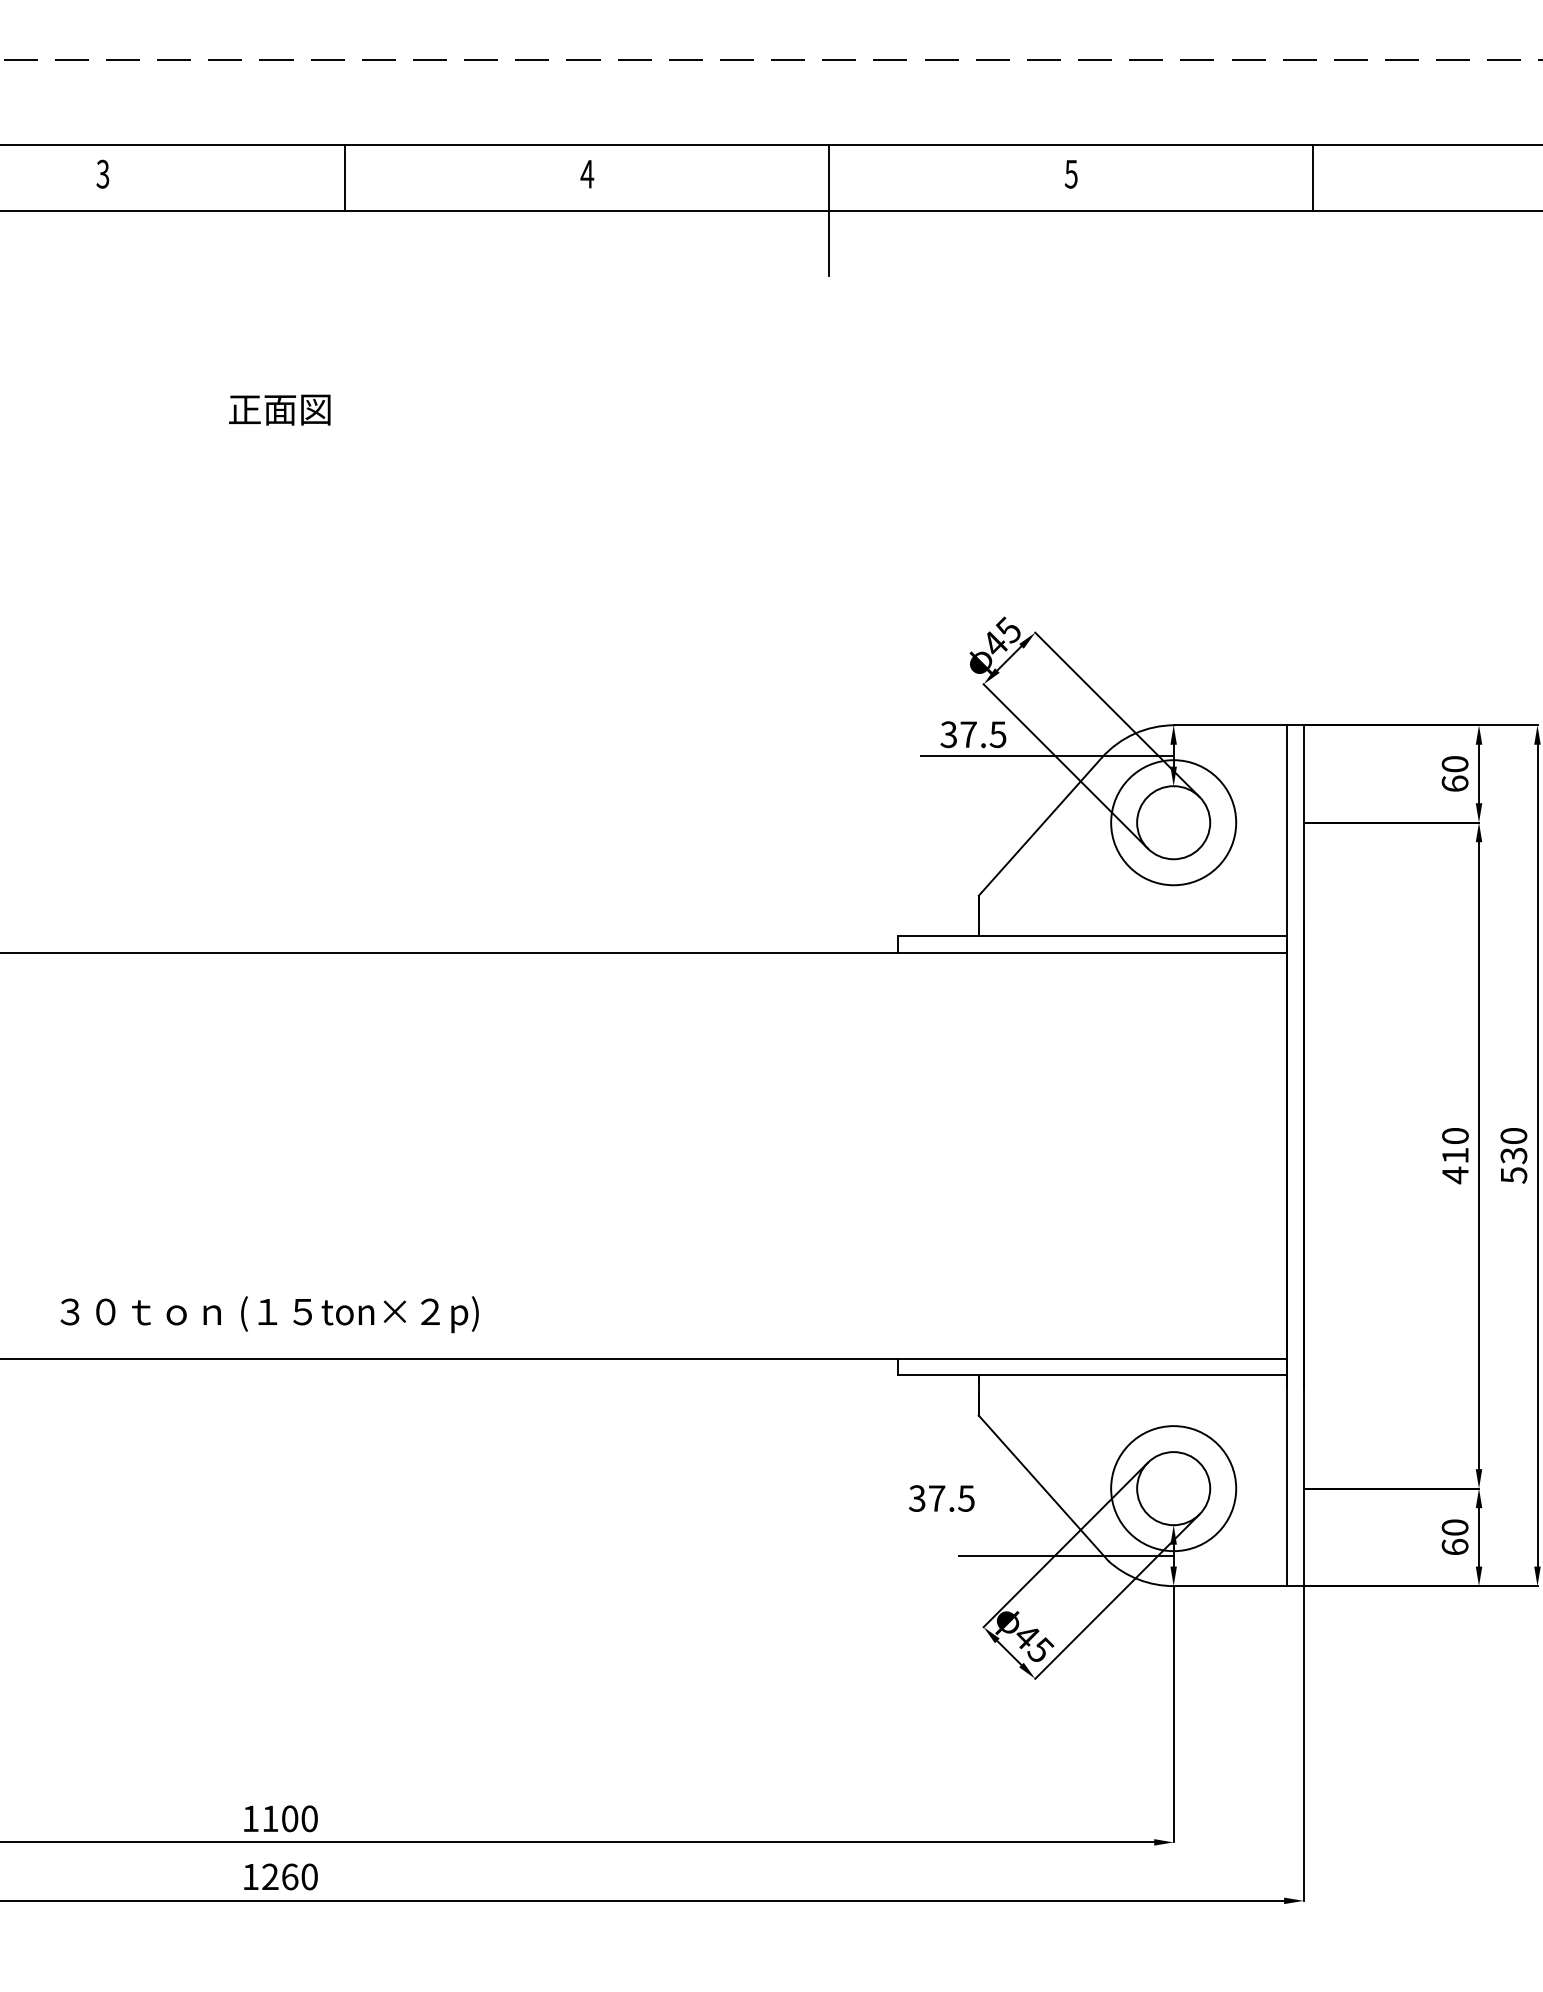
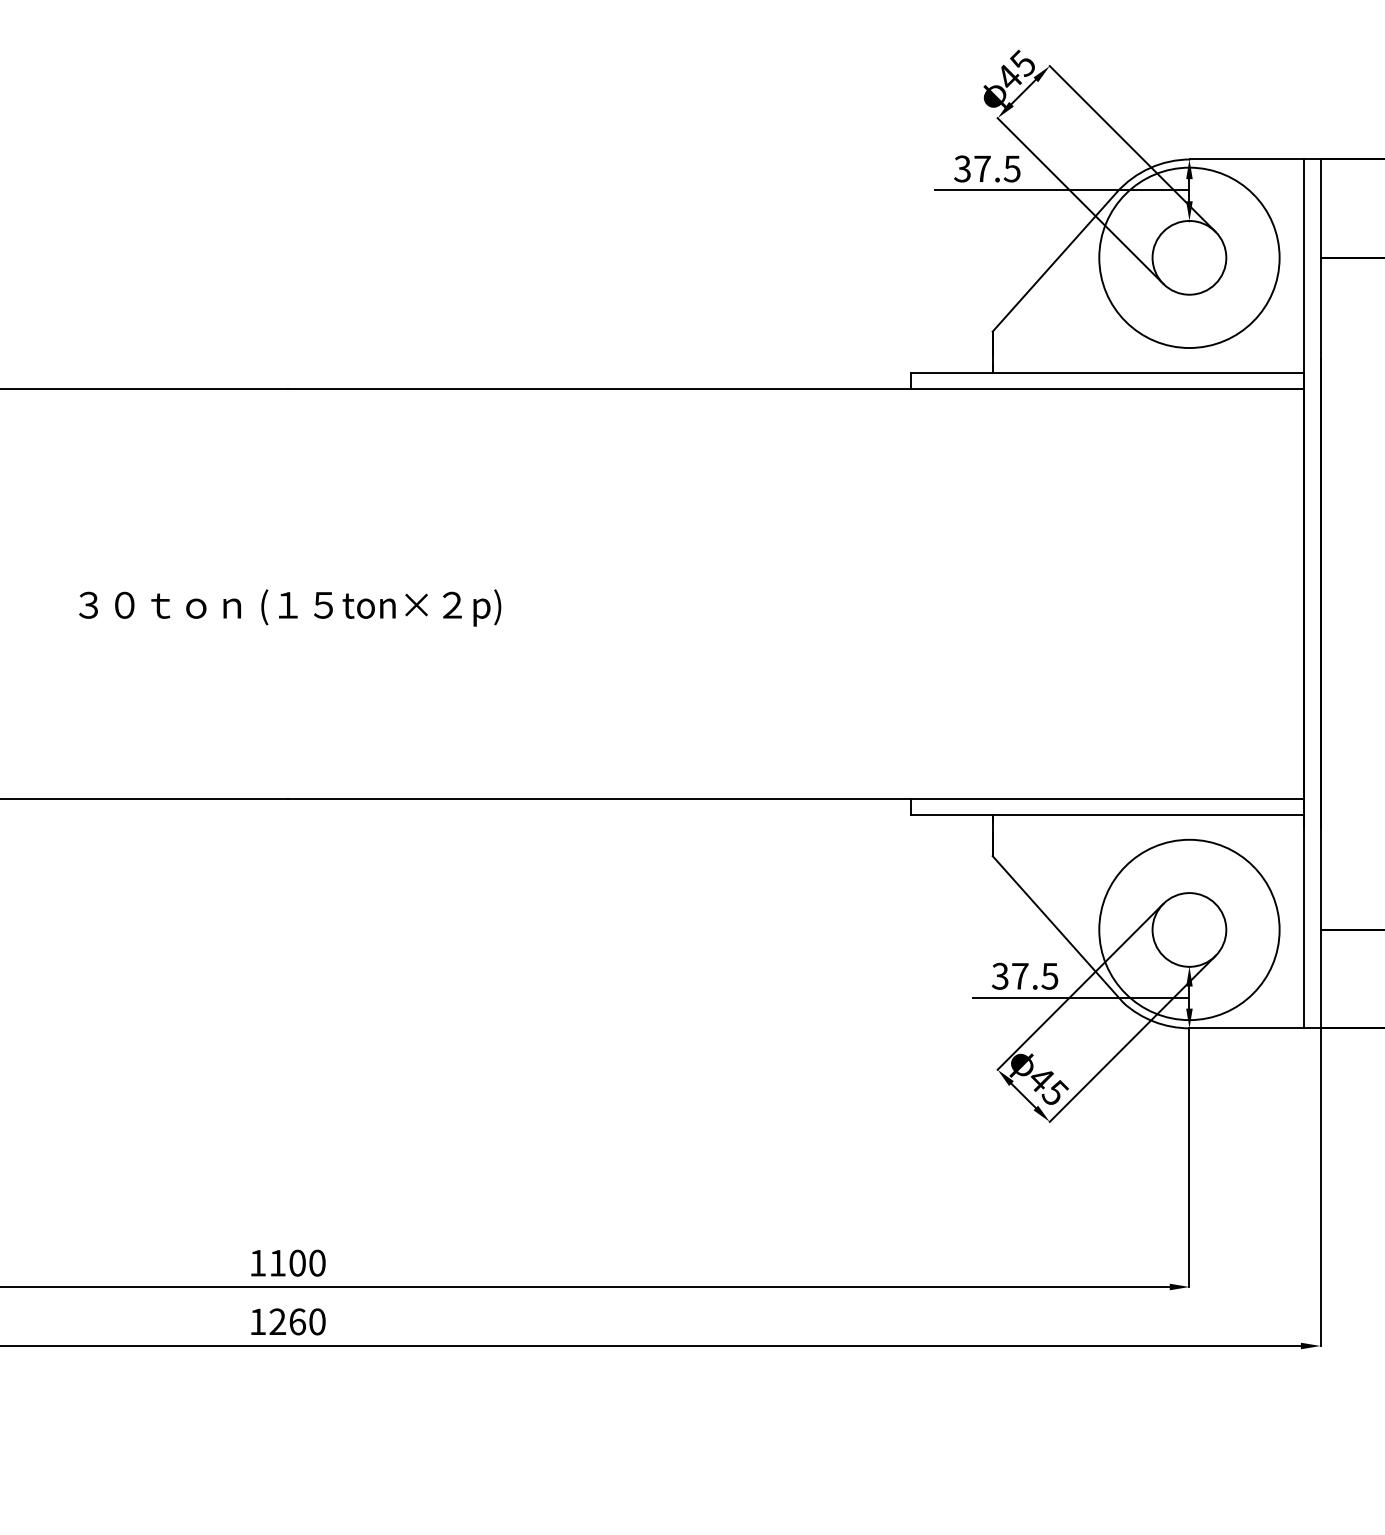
circle: (1173, 822) -> (1189, 257), size x1.43
text: (269, 1314) -> (289, 607), moved
circle: (1173, 1488) -> (1189, 929), size x1.43
text: (941, 1498) -> (1024, 976), moved

